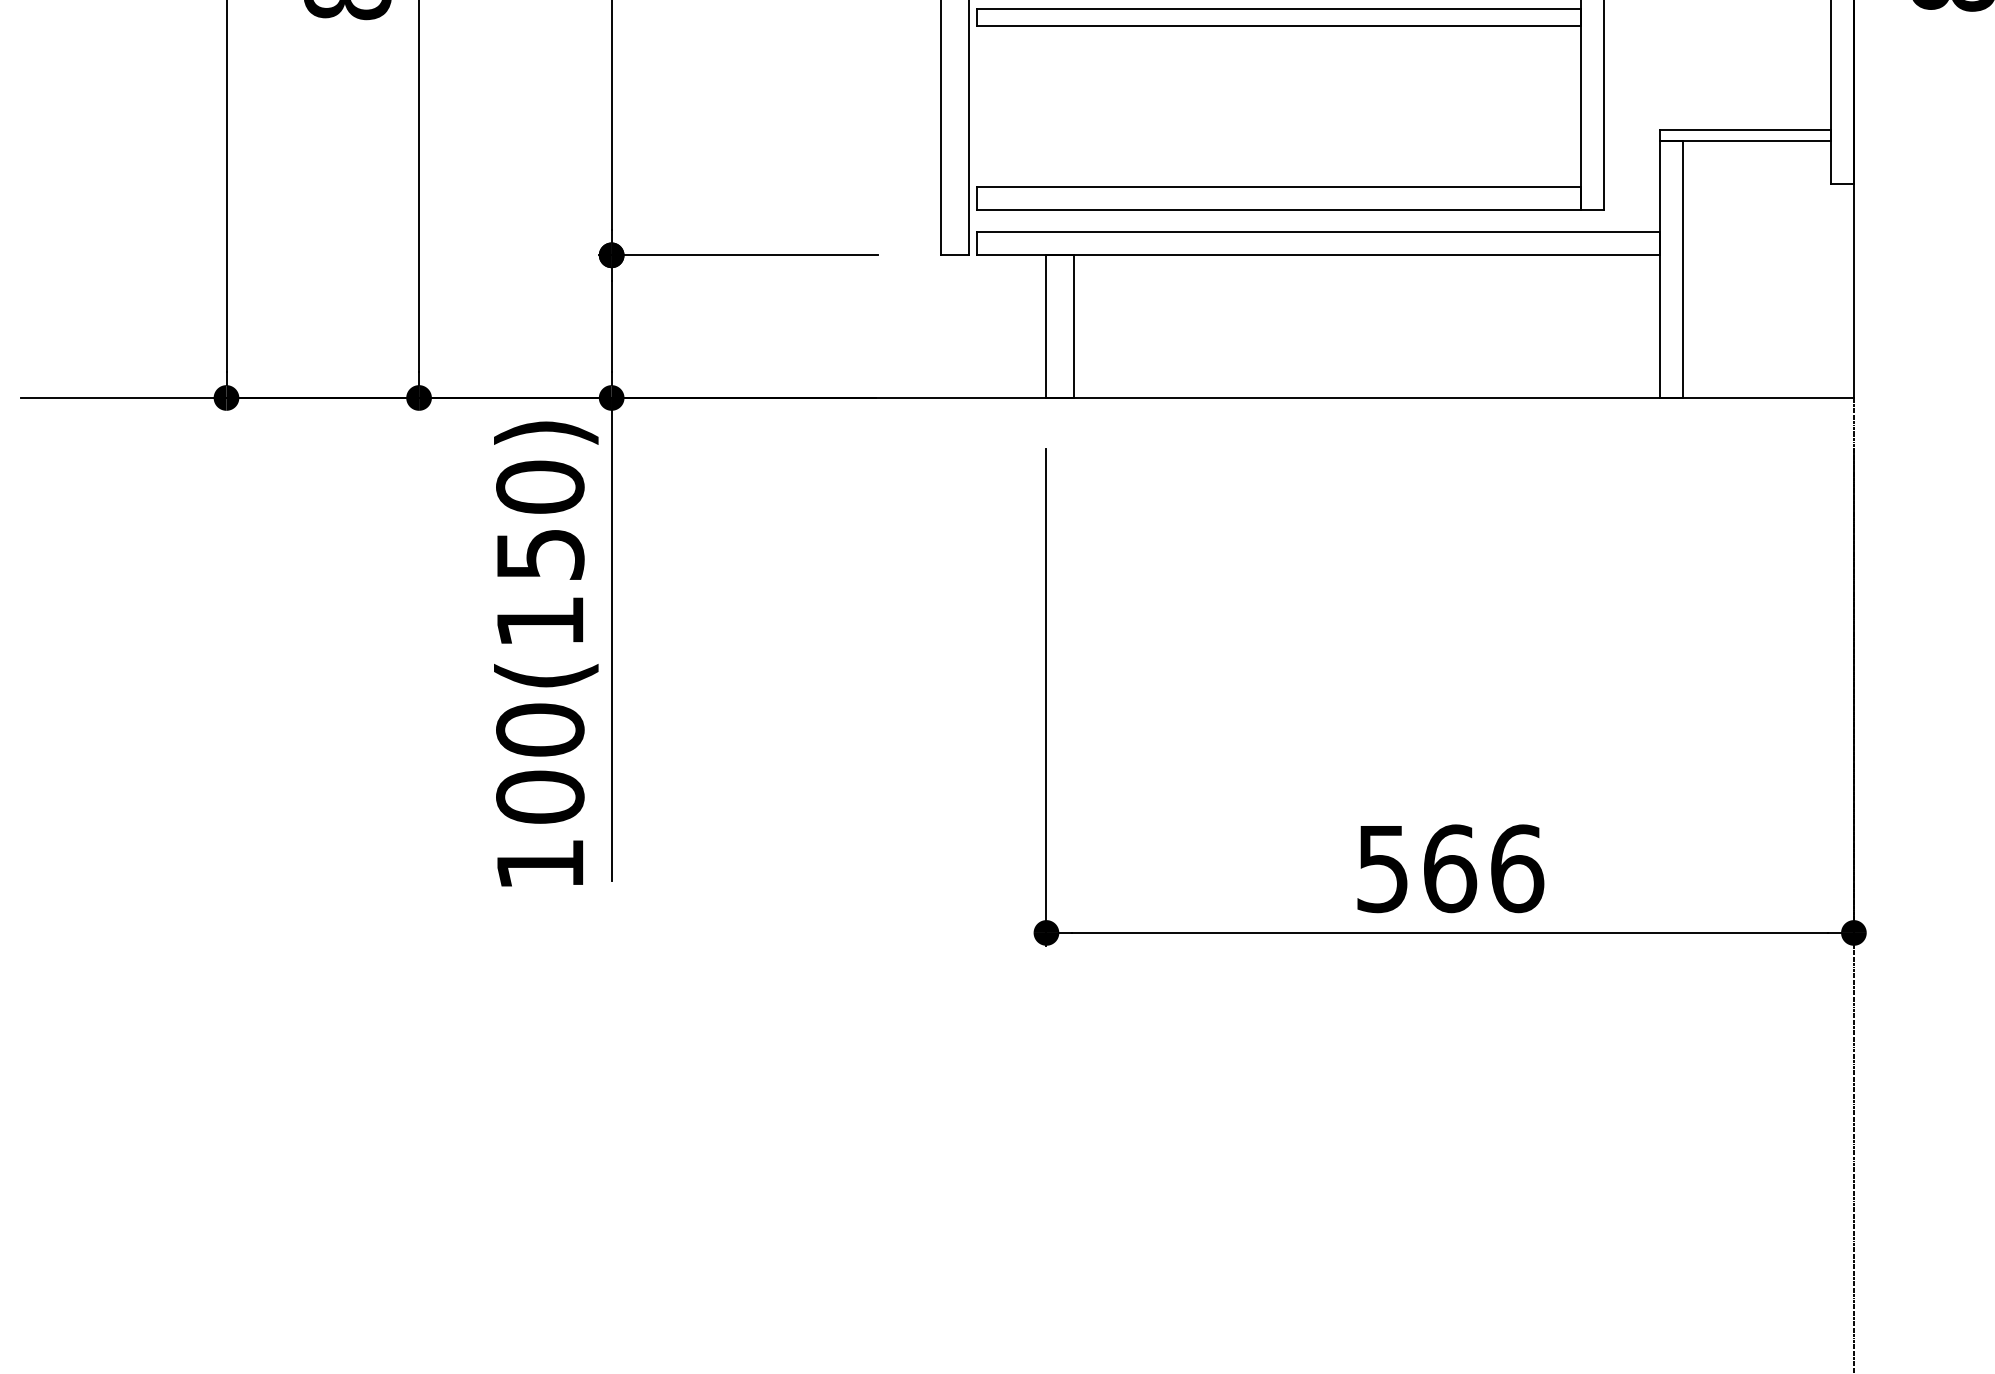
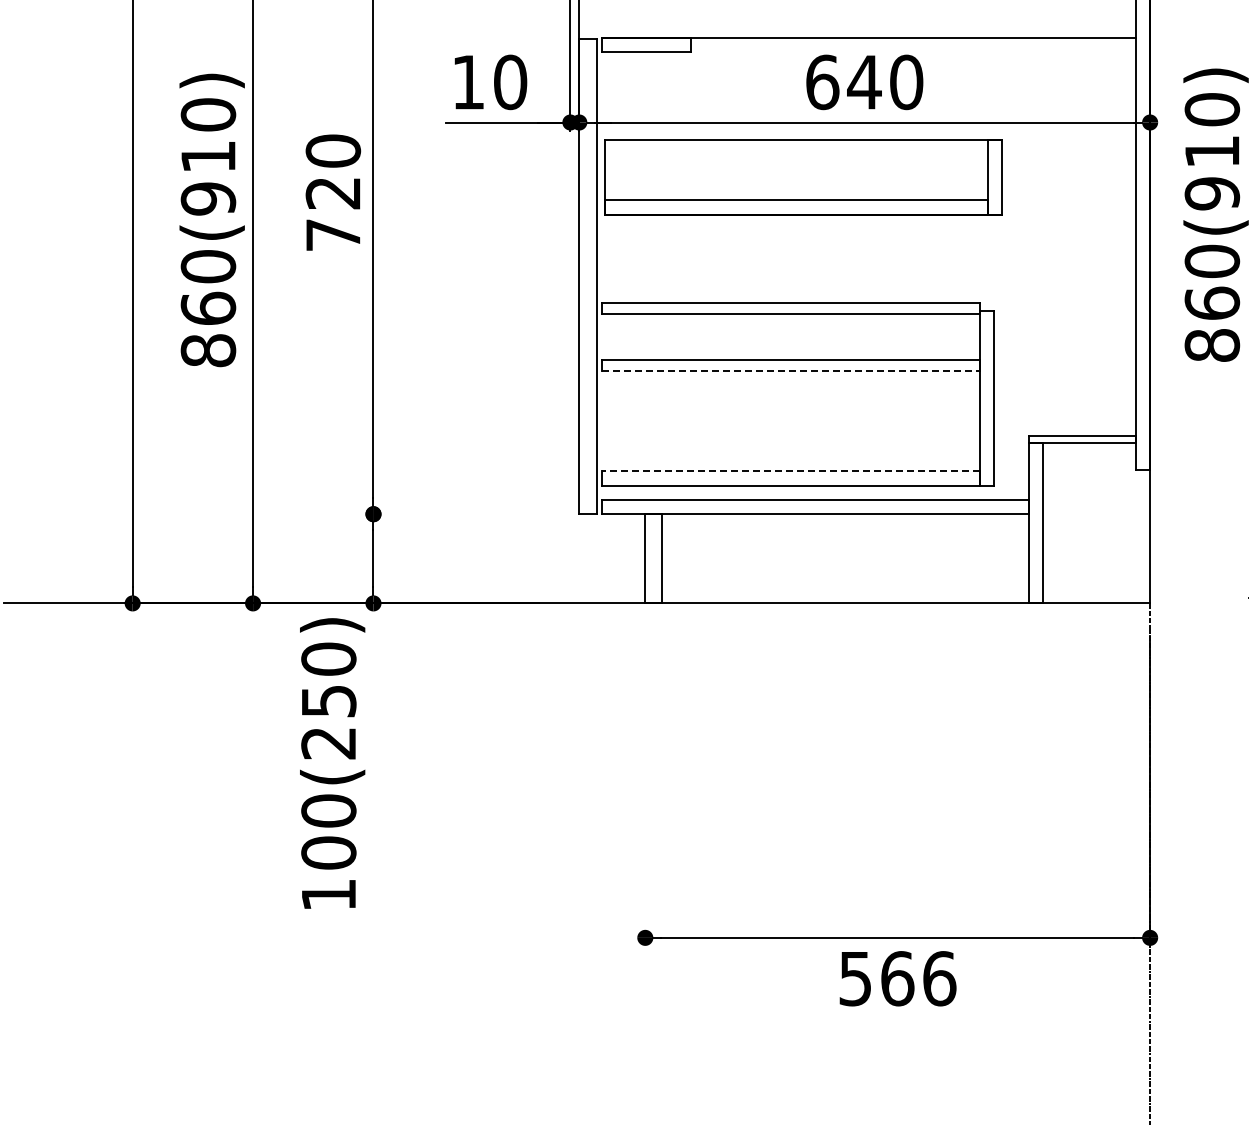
line: (1278, 25) -> (790, 370), solid -> dashed
line: (1278, 186) -> (790, 471), solid -> dashed
line: (738, 255) -> (452, 514), removed
text: (539, 622) -> (328, 743), 100(150) -> 100(250)
line: (611, 639) -> (373, 754), removed
line: (1046, 697) -> (645, 790), removed
text: (1449, 868) -> (897, 978), moved

